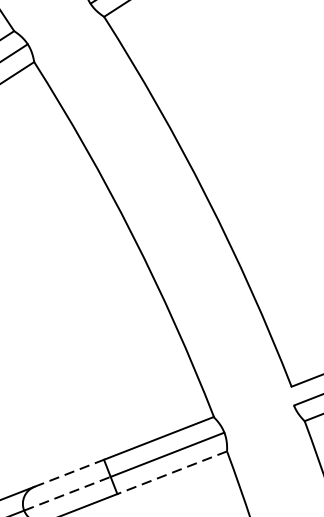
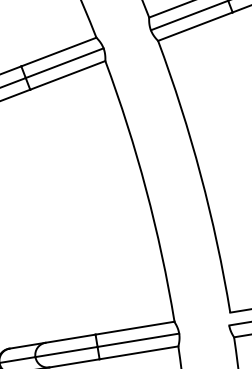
line: (70, 472) -> (71, 338), dashed -> solid
line: (171, 472) -> (138, 352), dashed -> solid
line: (68, 492) -> (67, 351), dashed -> solid

